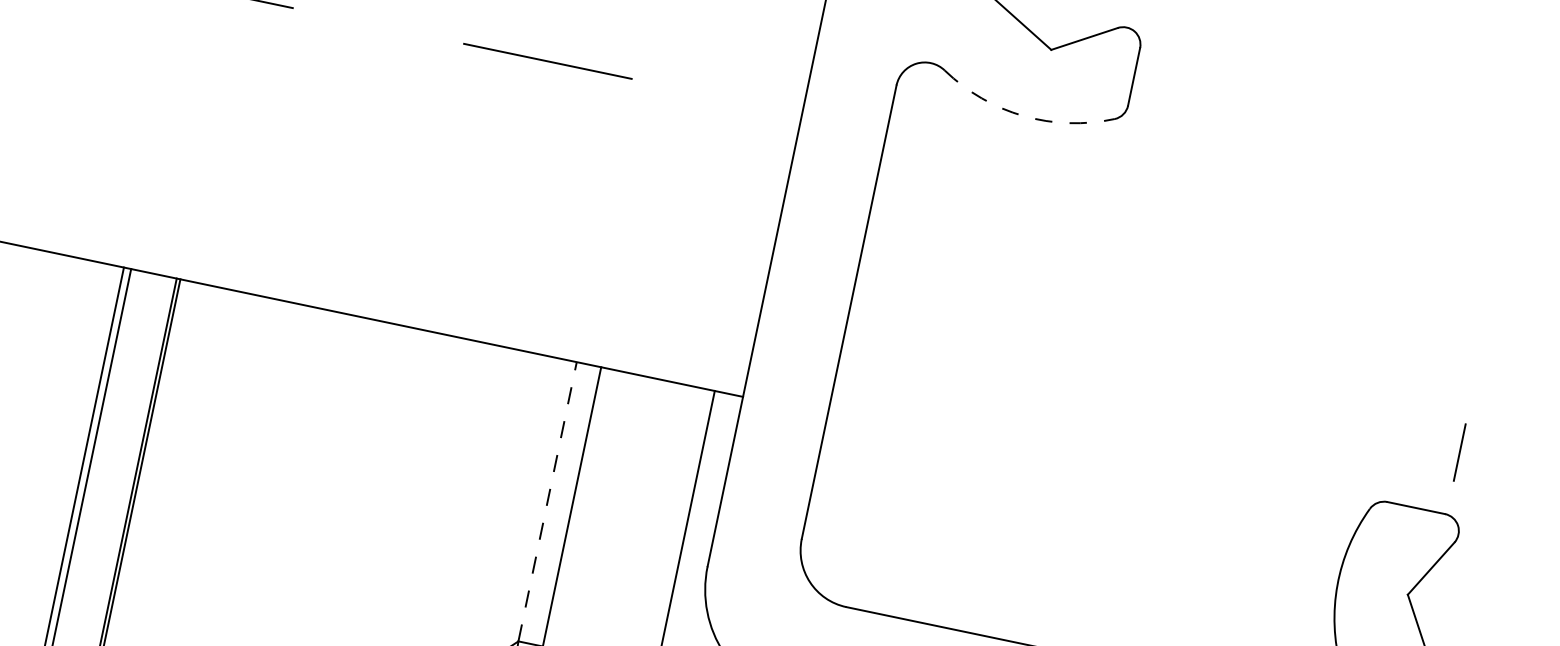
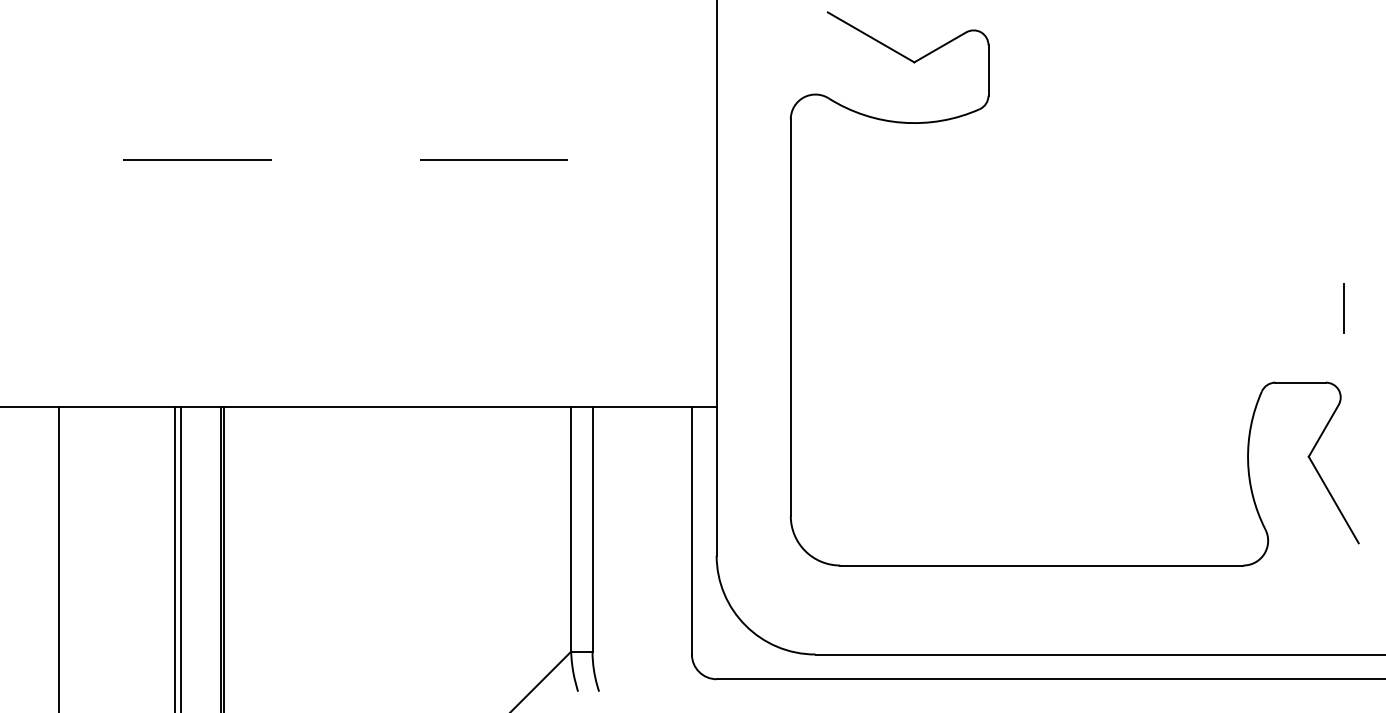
arc: (1023, 115) -> (902, 122), dashed -> solid
line: (1458, 452) -> (1343, 308), moved
line: (548, 501) -> (571, 529), dashed -> solid

